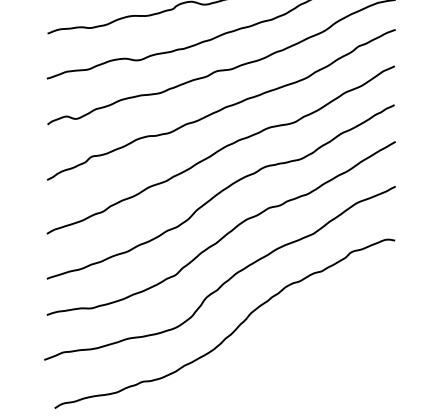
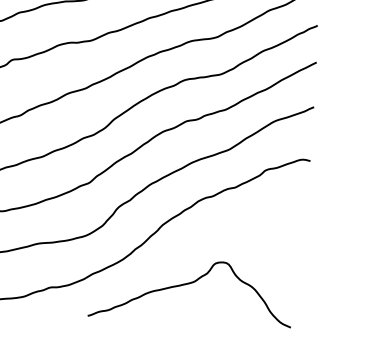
curve: (282, 370) -> (190, 284), added

